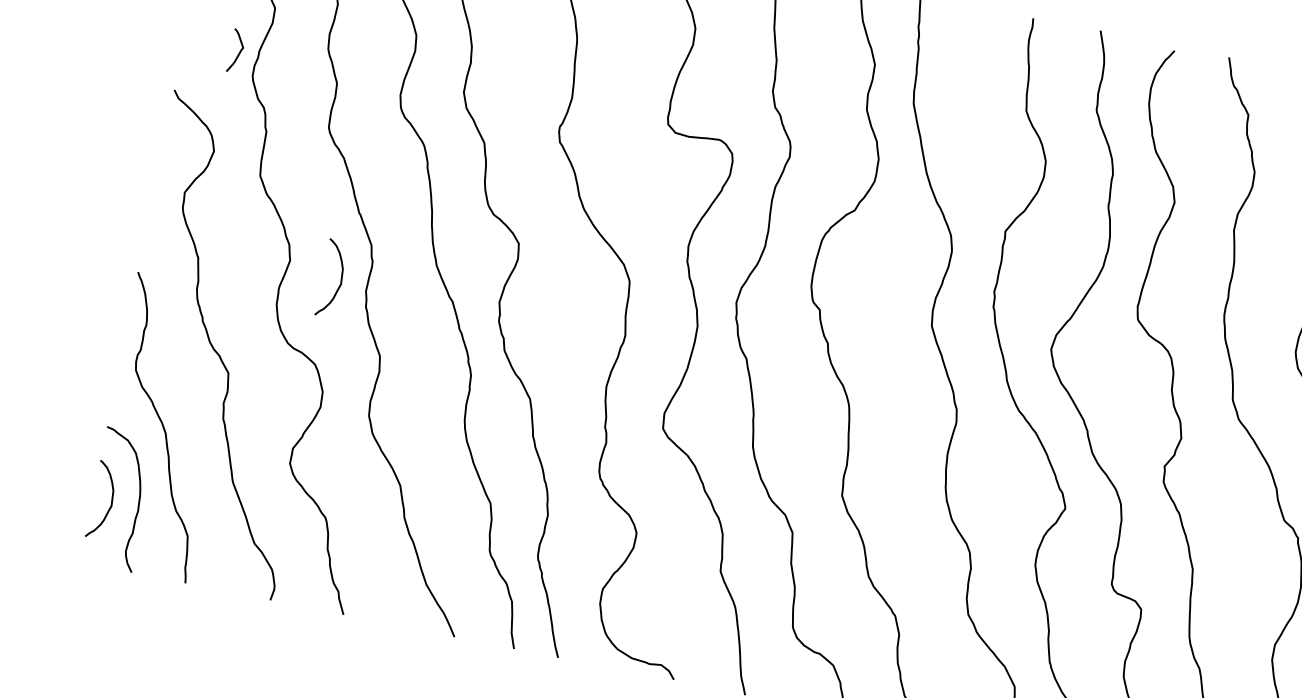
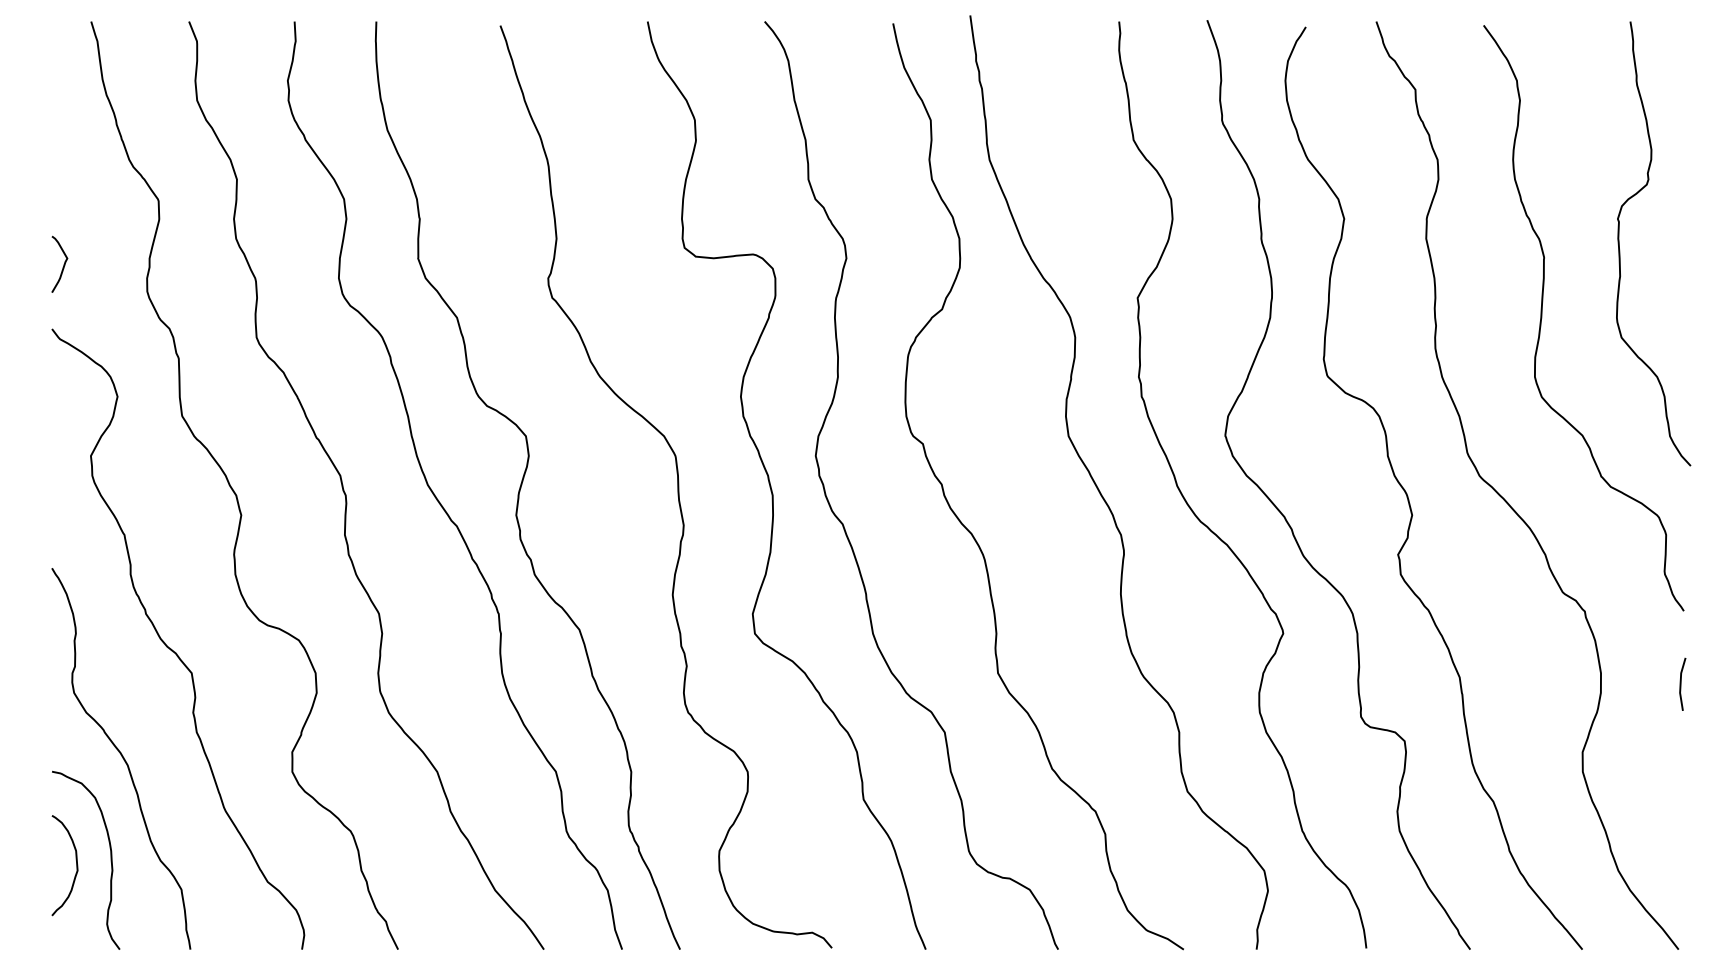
curve: (239, 51) -> (63, 264), moved
curve: (340, 280) -> (310, 527), removed

